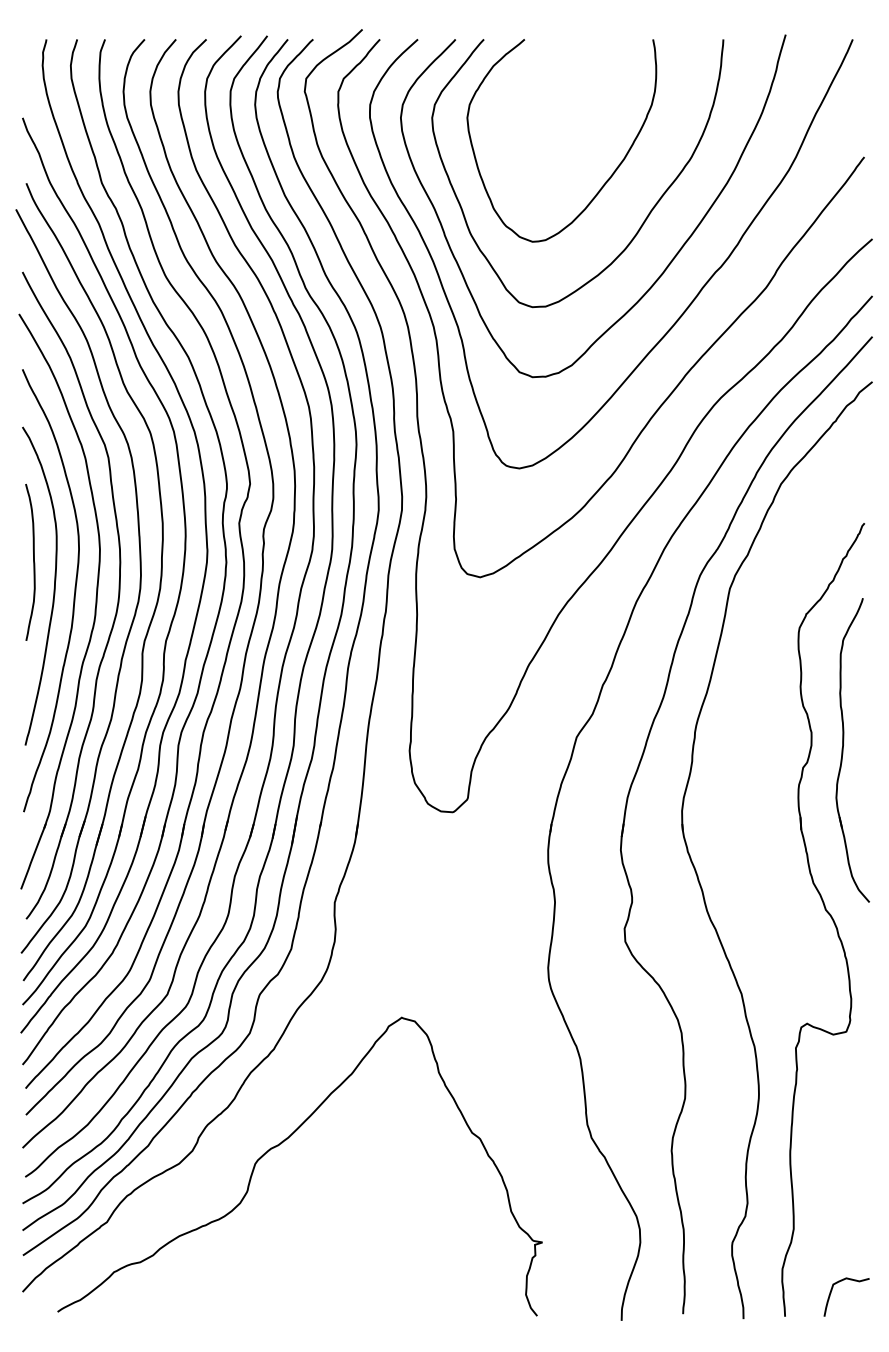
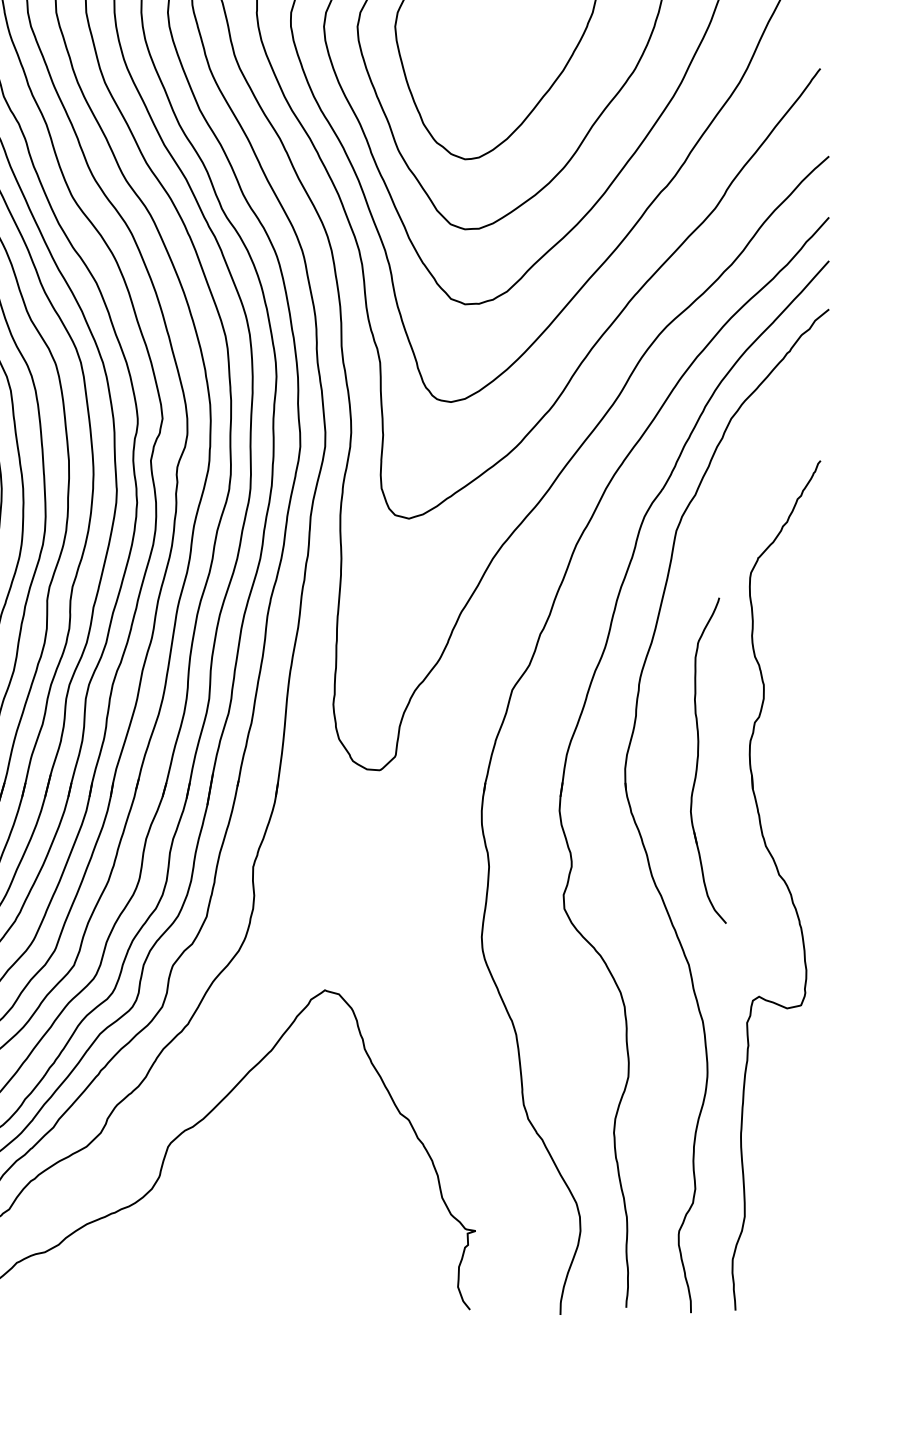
part: (843, 750) -> (698, 760), moved
curve: (832, 1290) -> (786, 1282), removed

